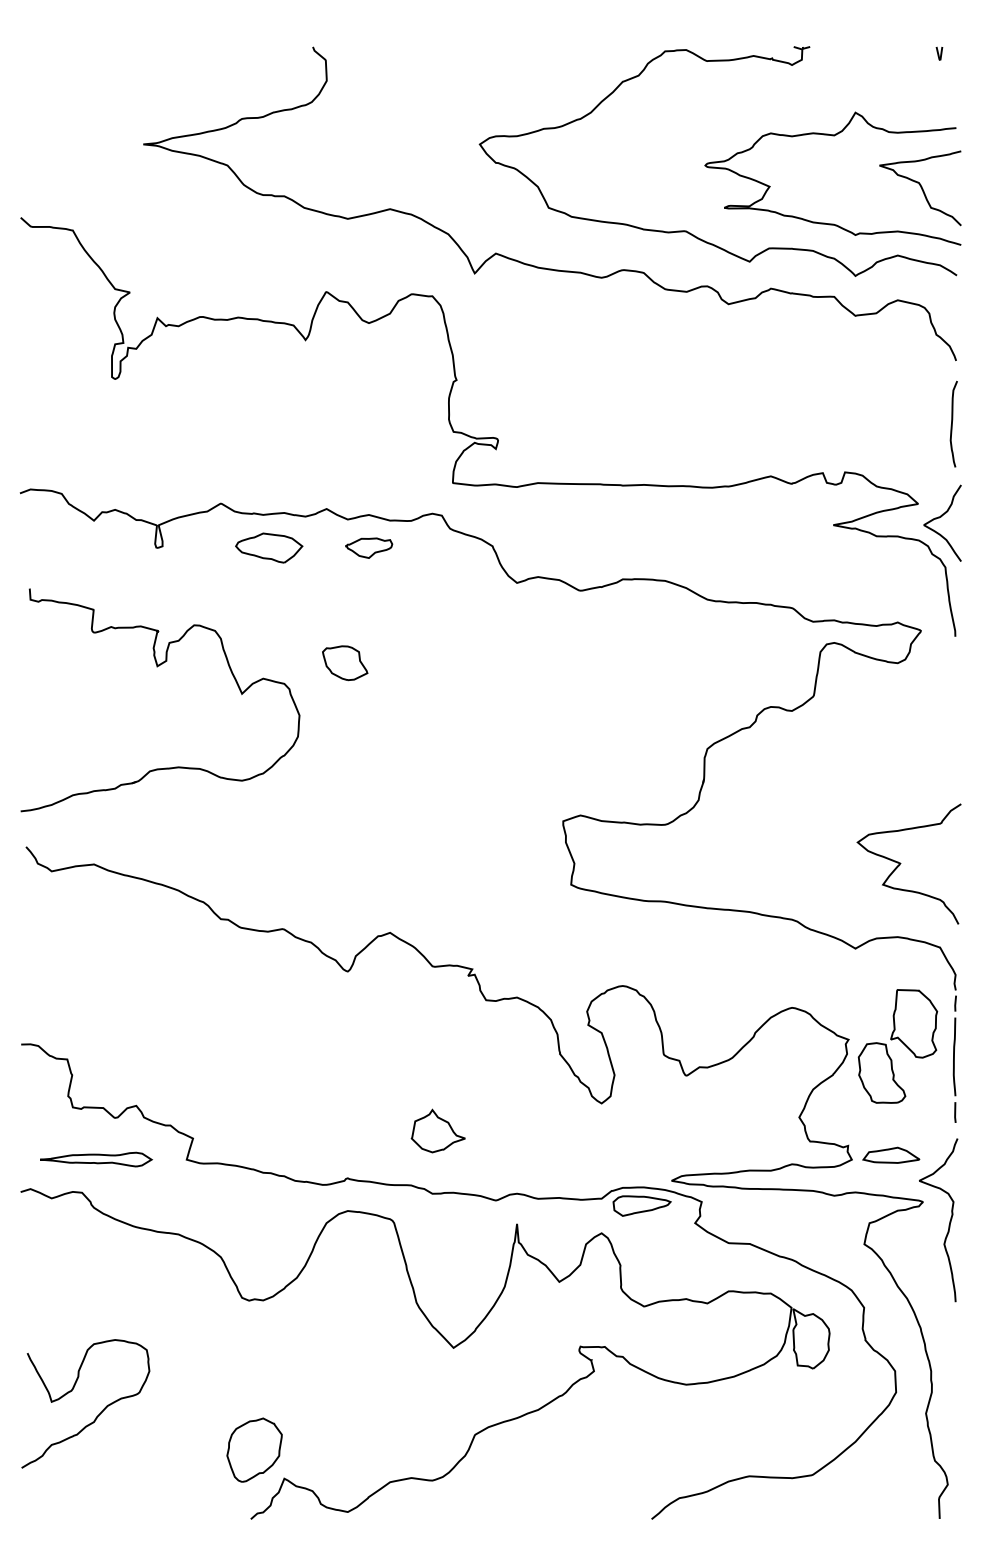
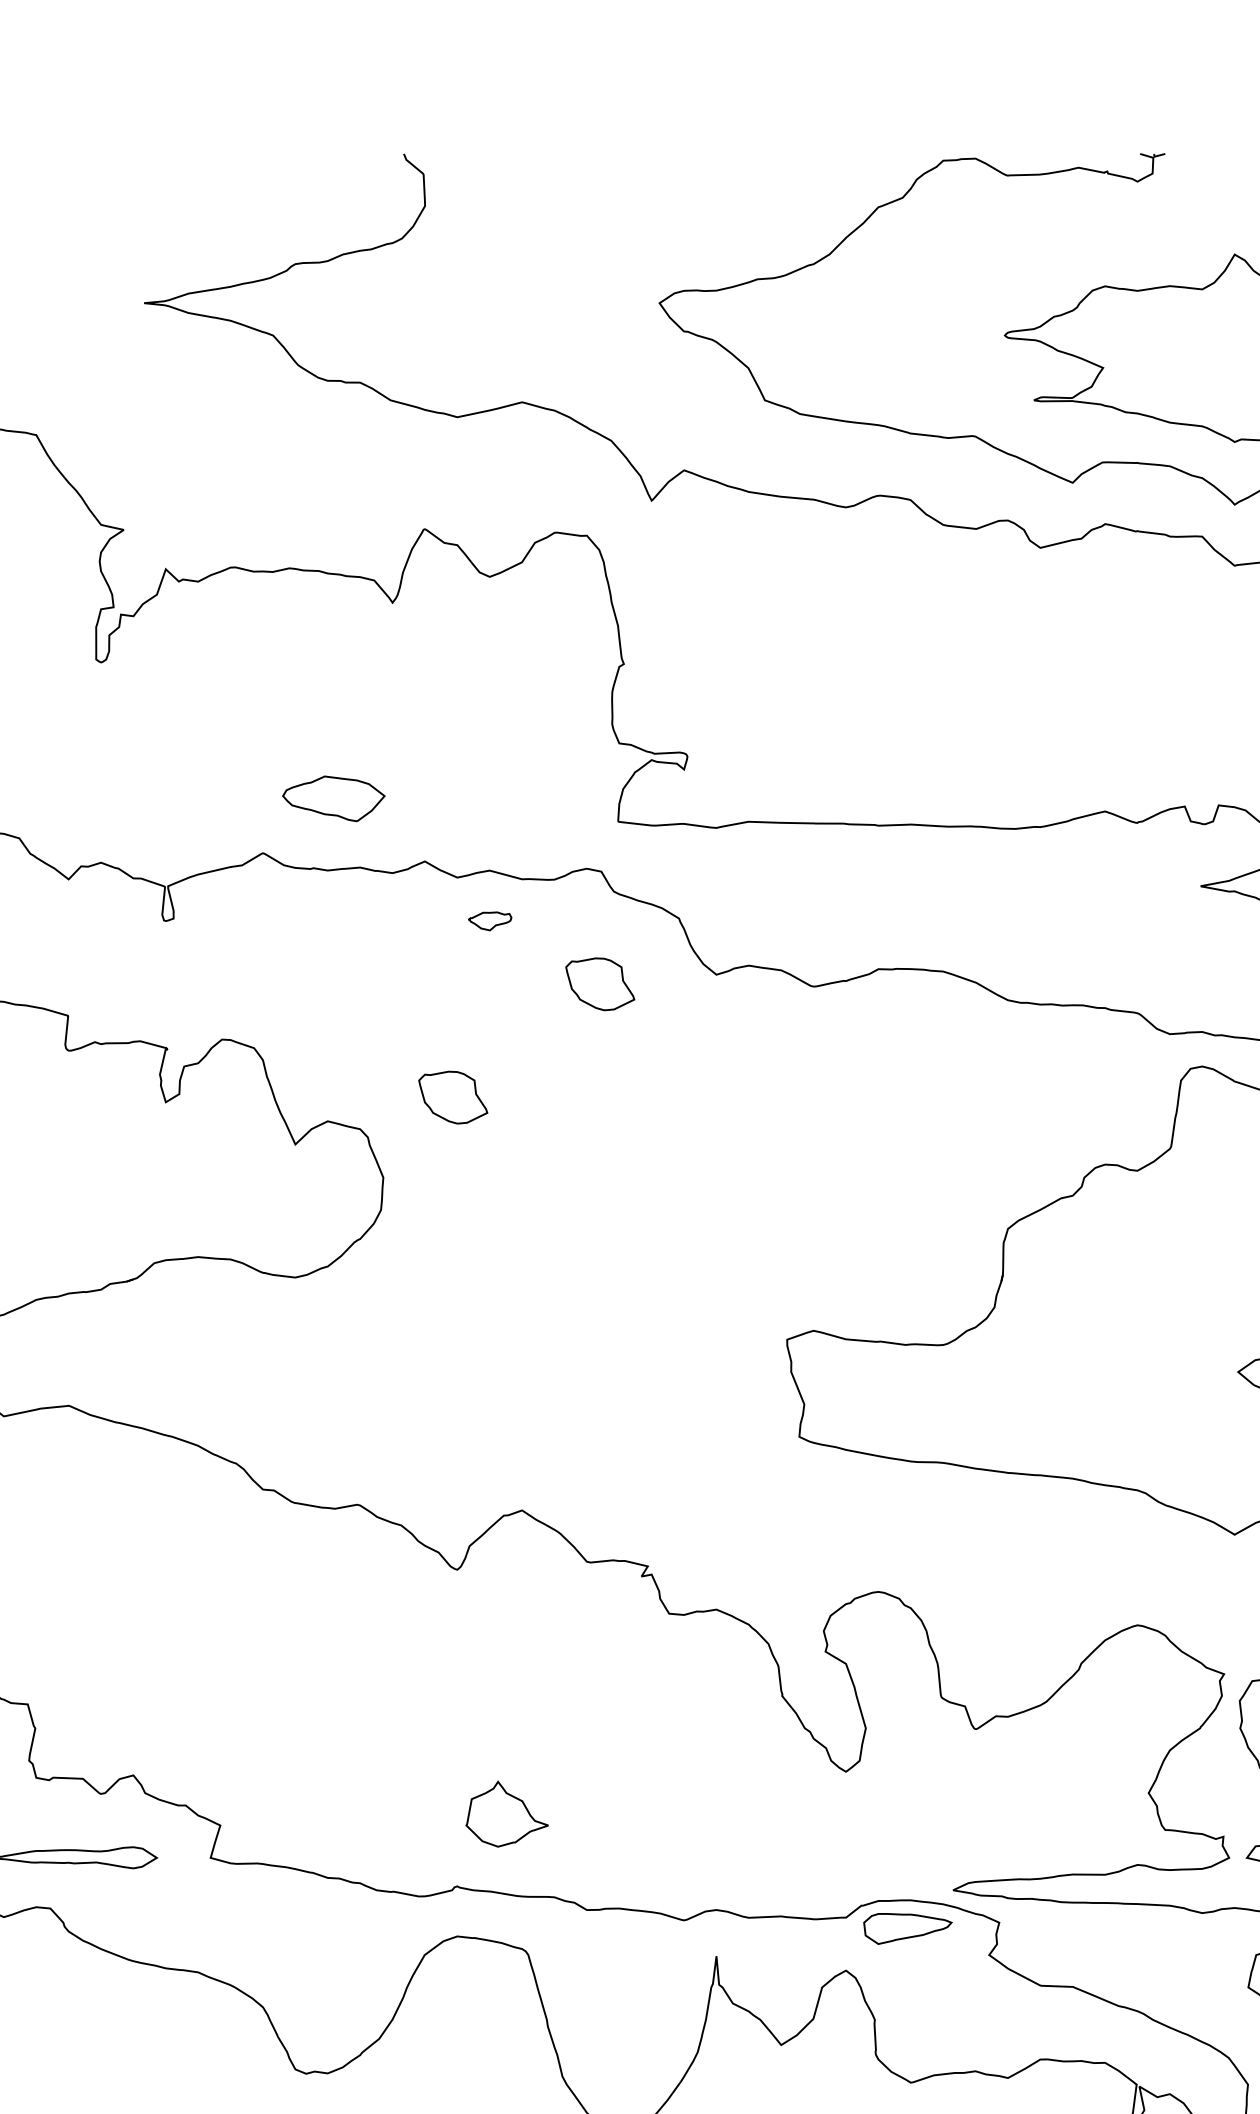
part: (269, 547) -> (334, 797), moved
part: (369, 547) -> (490, 920), size x0.6
part: (441, 589) -> (600, 984), added
part: (437, 1130) -> (505, 1813), moved

